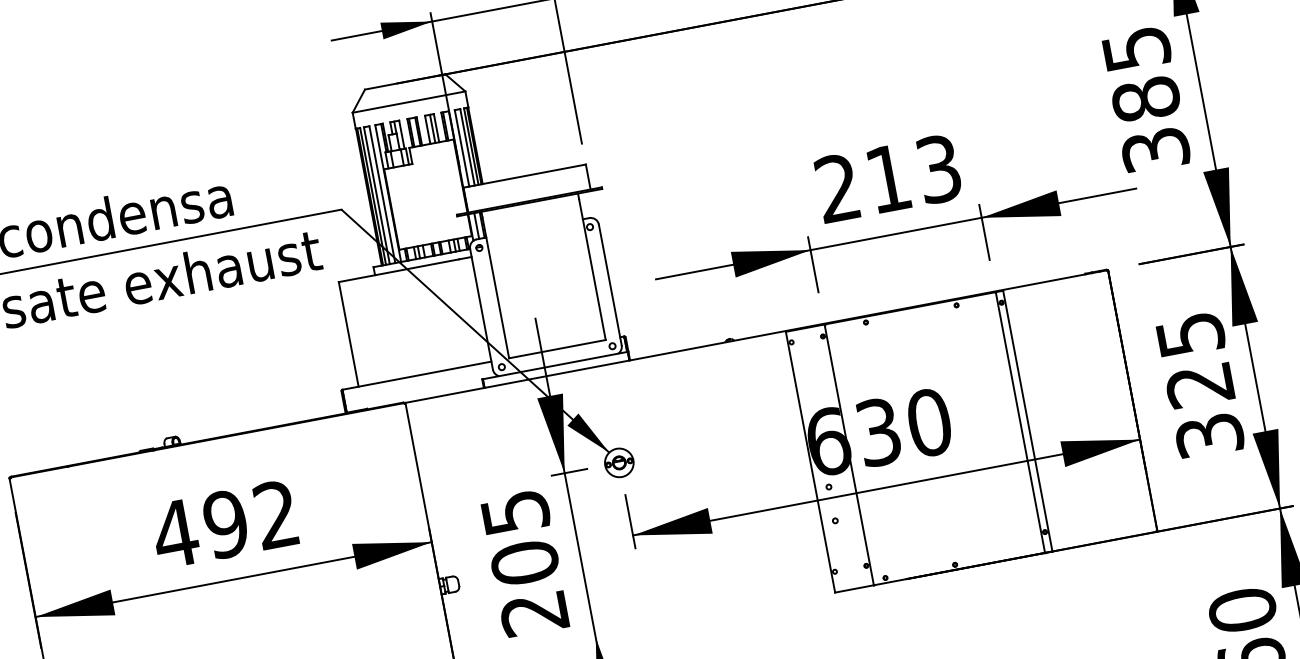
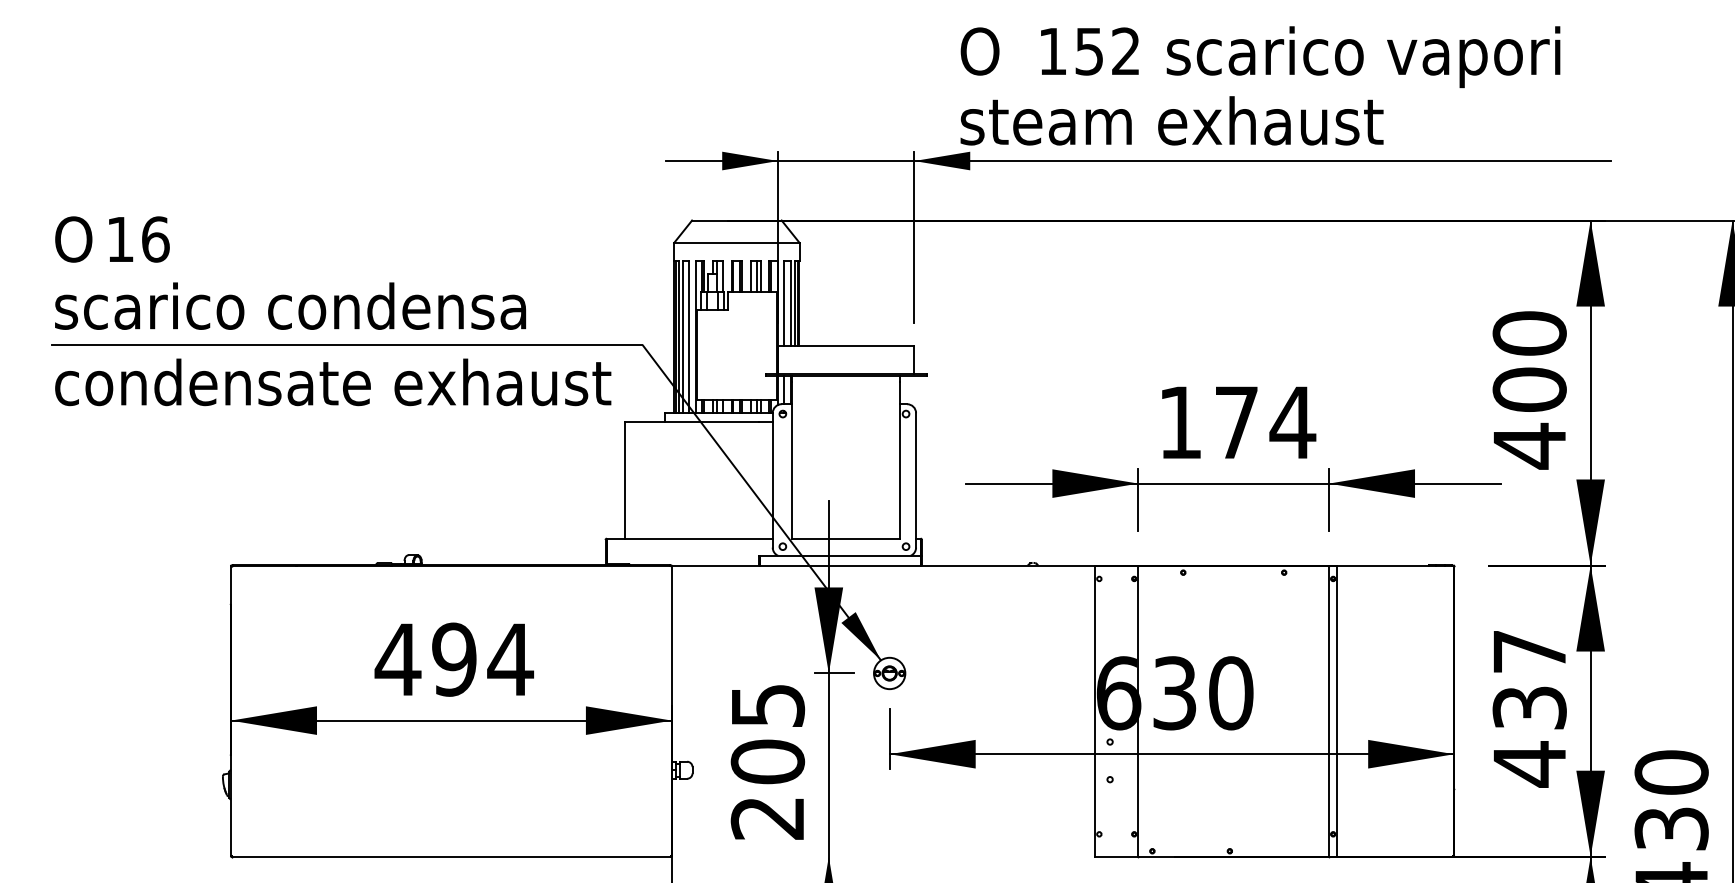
text: (1146, 100) -> (1529, 390), 385 -> 400
text: (889, 178) -> (1237, 422), 213 -> 174
text: (1200, 386) -> (1529, 709), 325 -> 437
text: (276, 513) -> (510, 658), 492 -> 494

